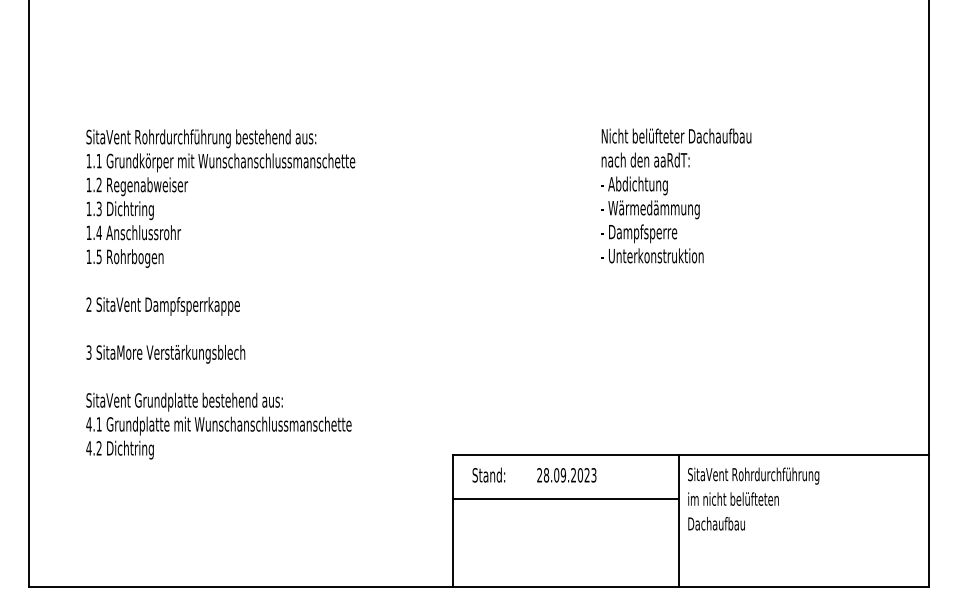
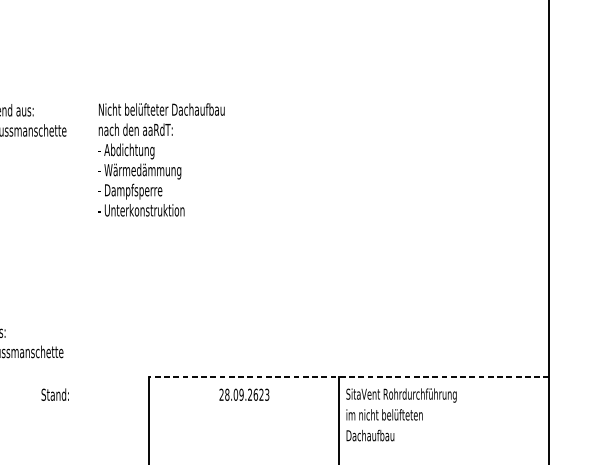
text: (676, 195) -> (161, 159), moved
line: (691, 454) -> (349, 377), solid -> dashed
text: (488, 474) -> (54, 394), moved
text: (580, 475) -> (255, 395), 28.09.2023 -> 28.09.2623
line: (566, 498) -> (244, 414), removed

